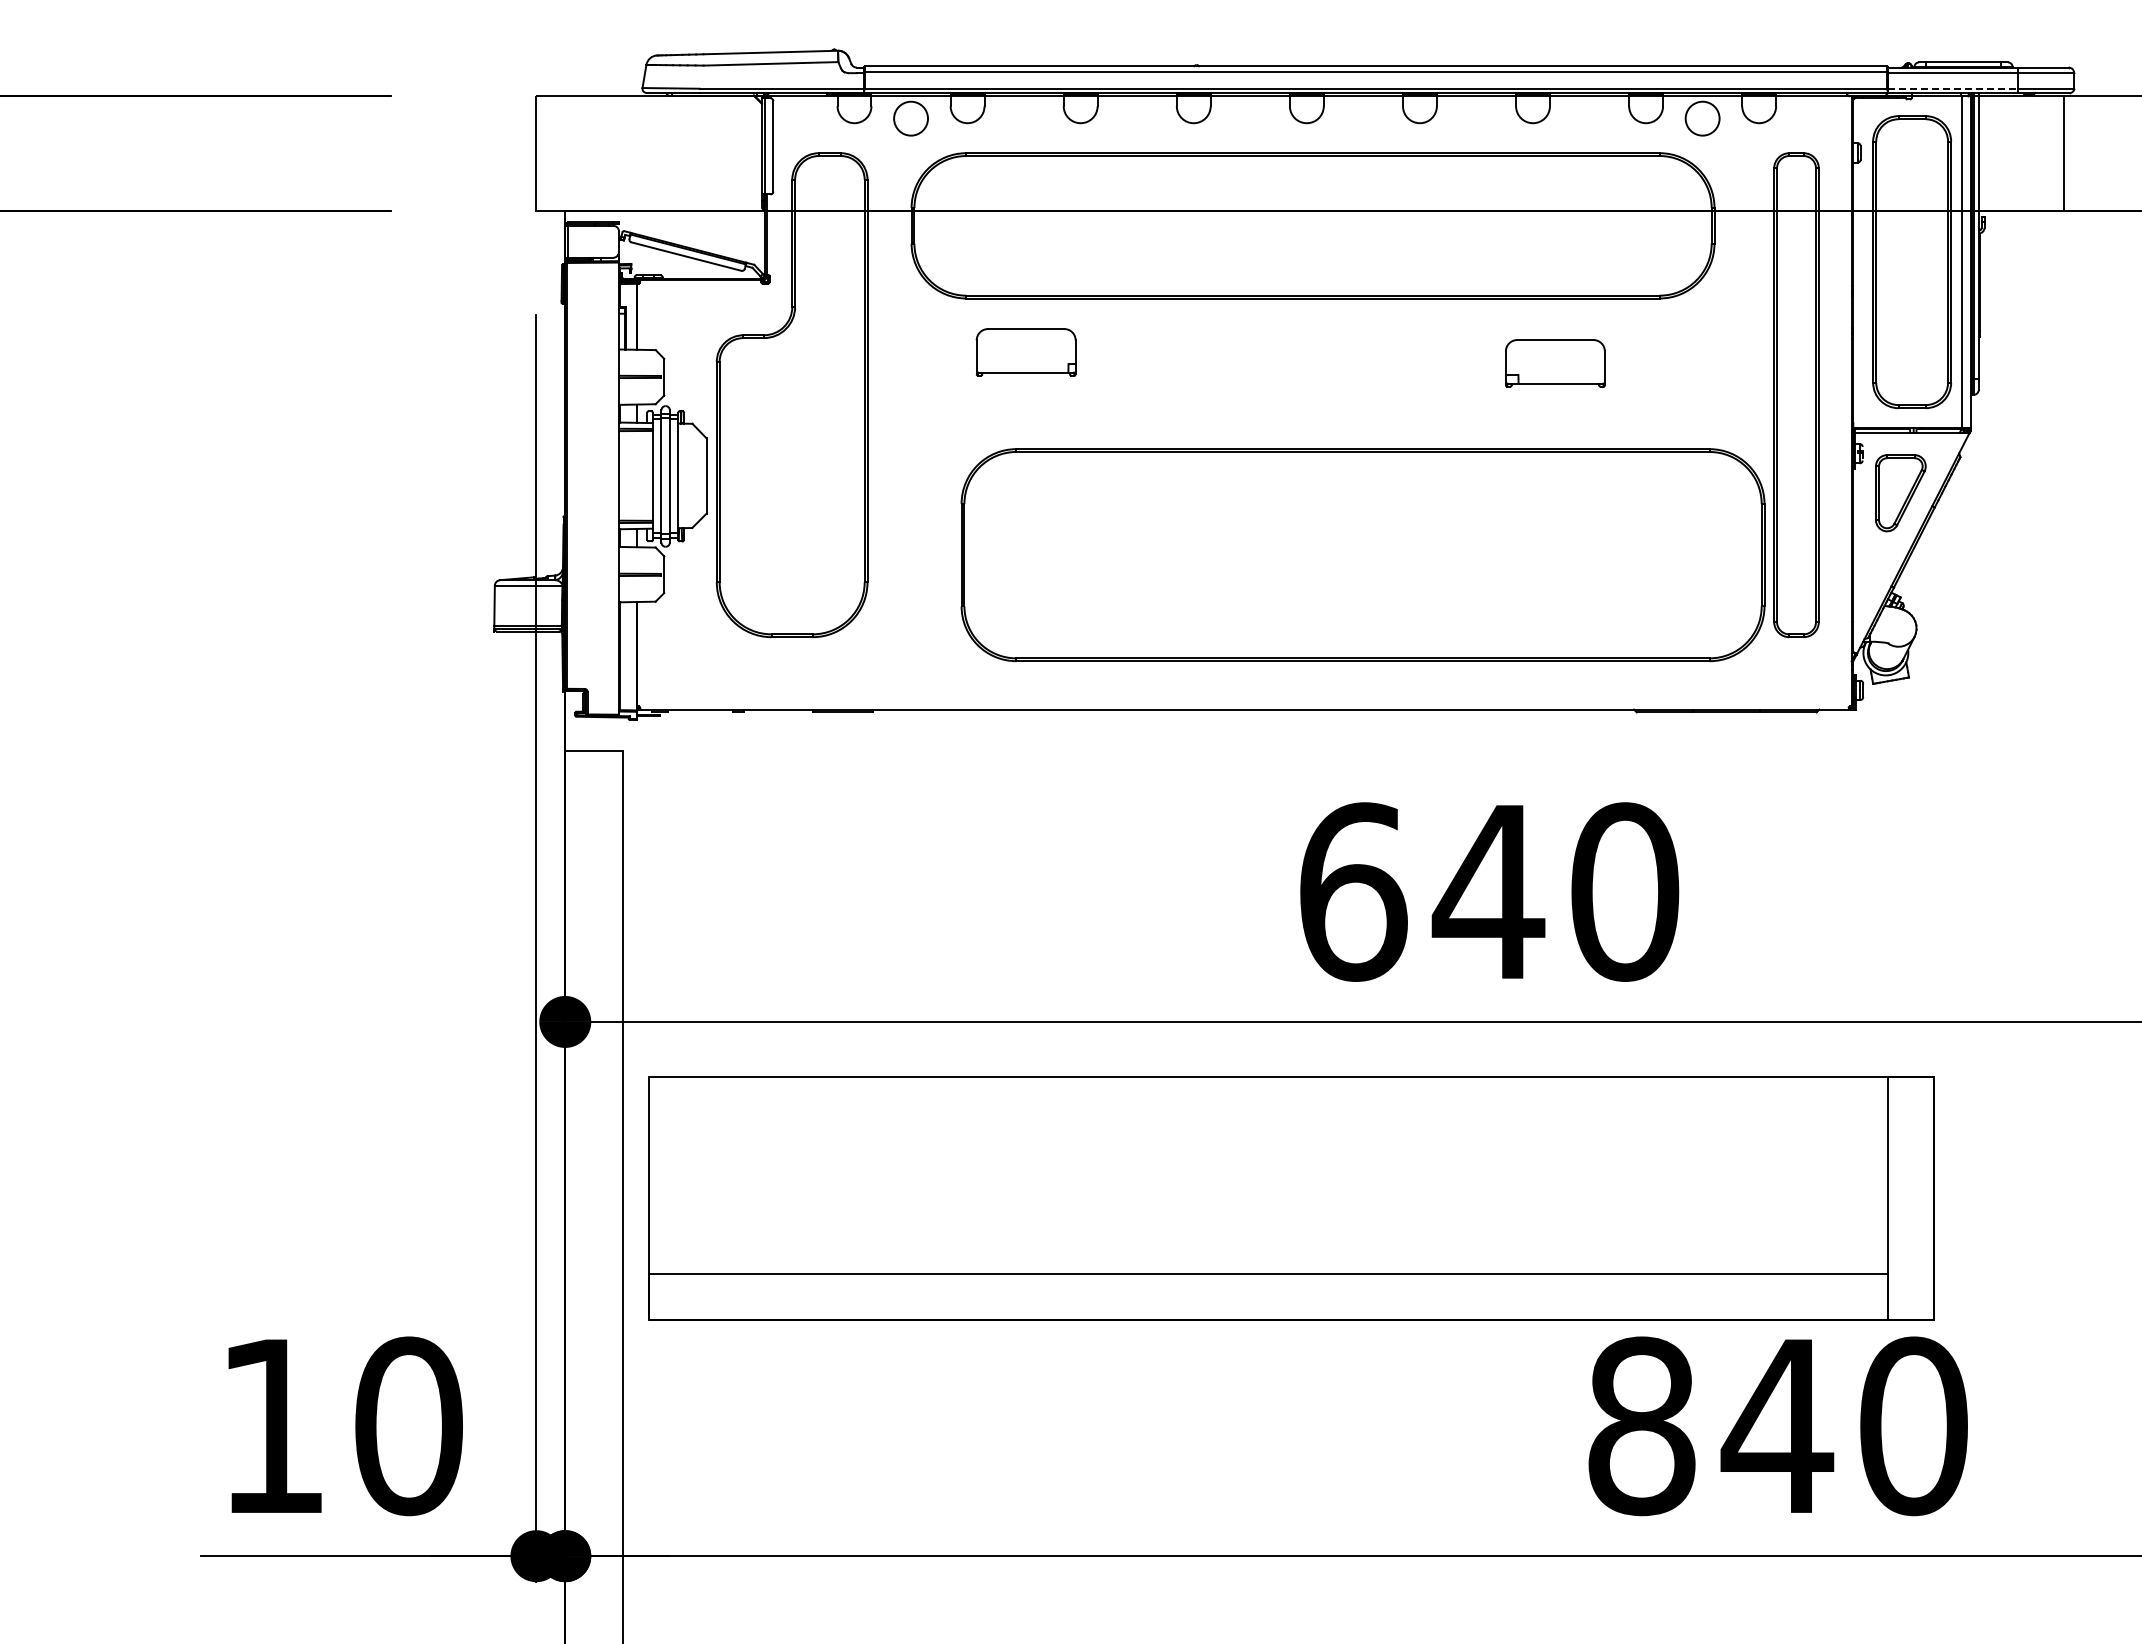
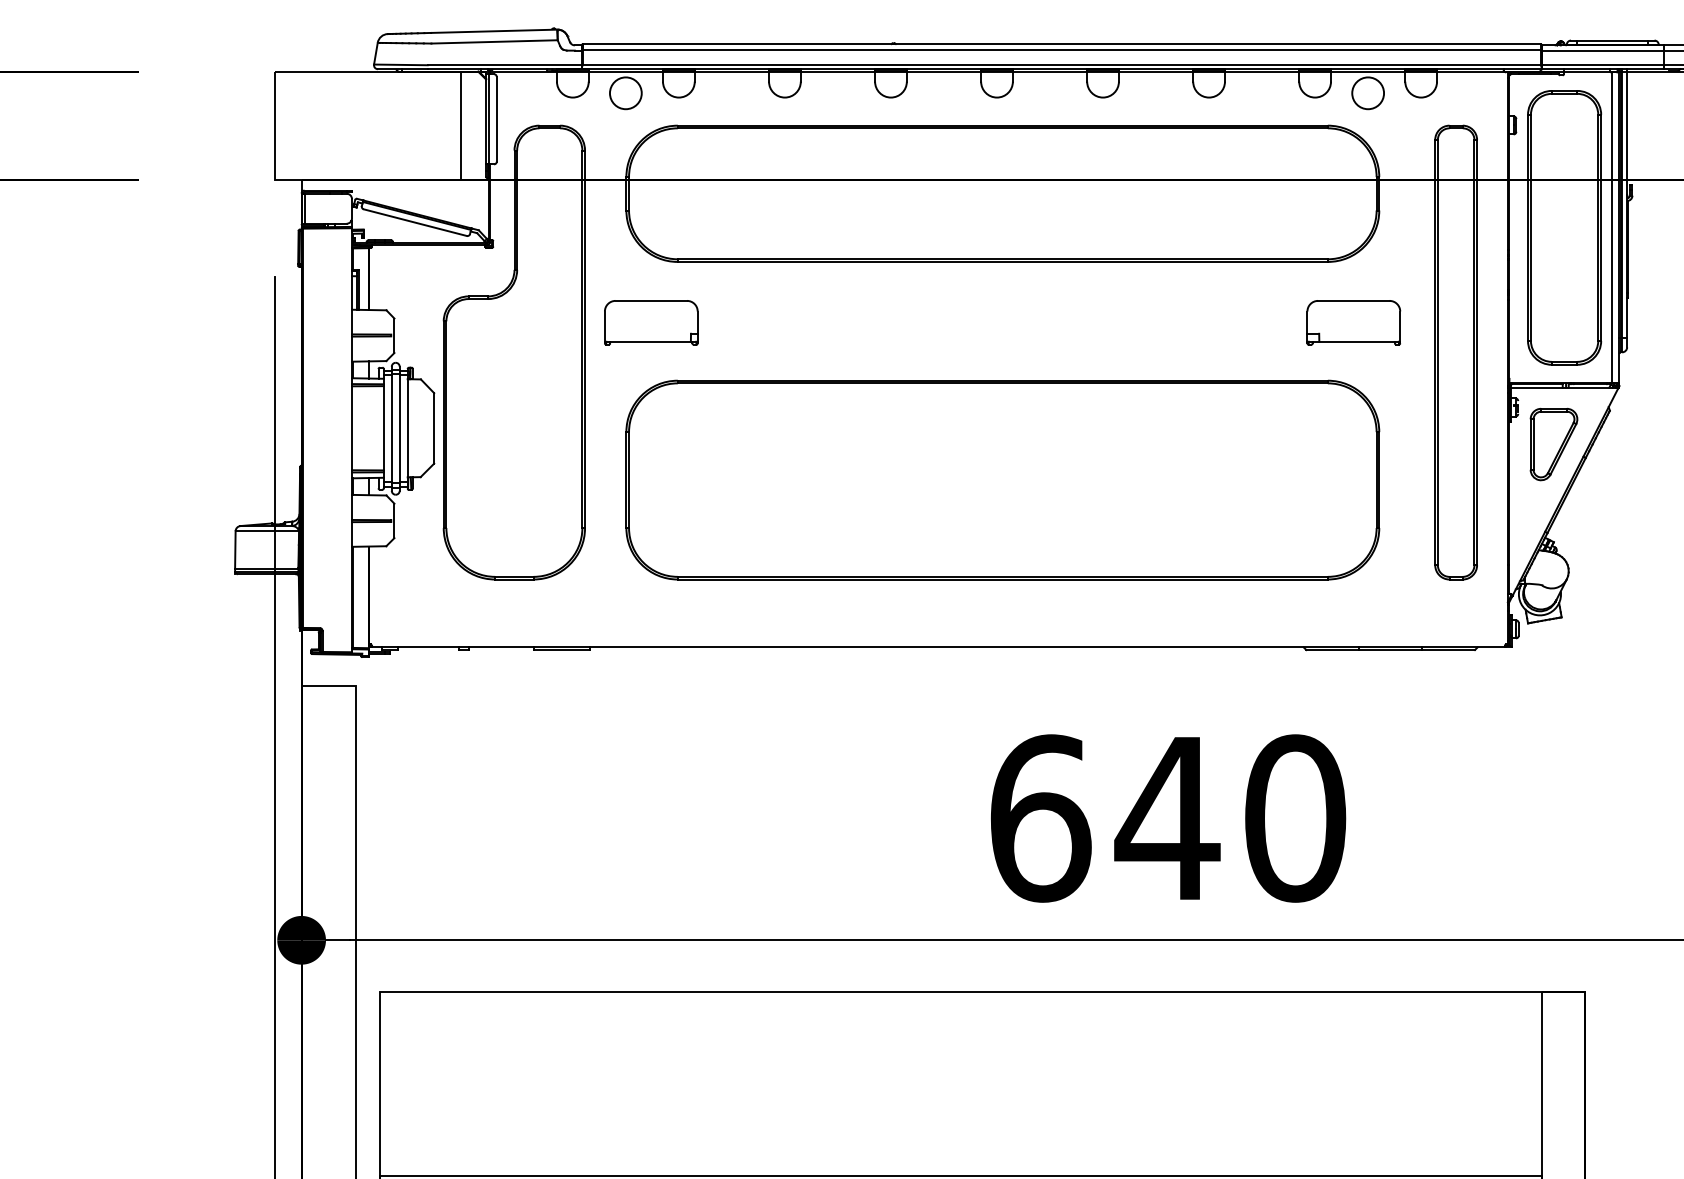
line: (1953, 88) -> (1603, 65), dashed -> solid
line: (735, 153) -> (461, 125), added
part: (1025, 352) -> (650, 322), moved
part: (1555, 363) -> (1353, 322), moved
part: (1362, 555) -> (1002, 480), moved

